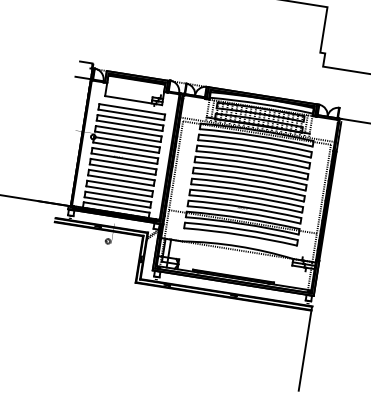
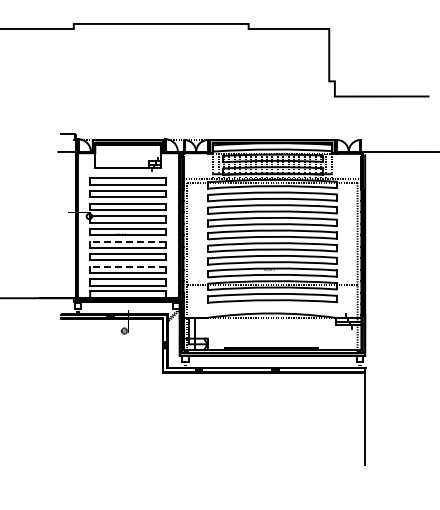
line: (123, 164) -> (128, 241), solid -> dashed
line: (120, 185) -> (128, 266), solid -> dashed

